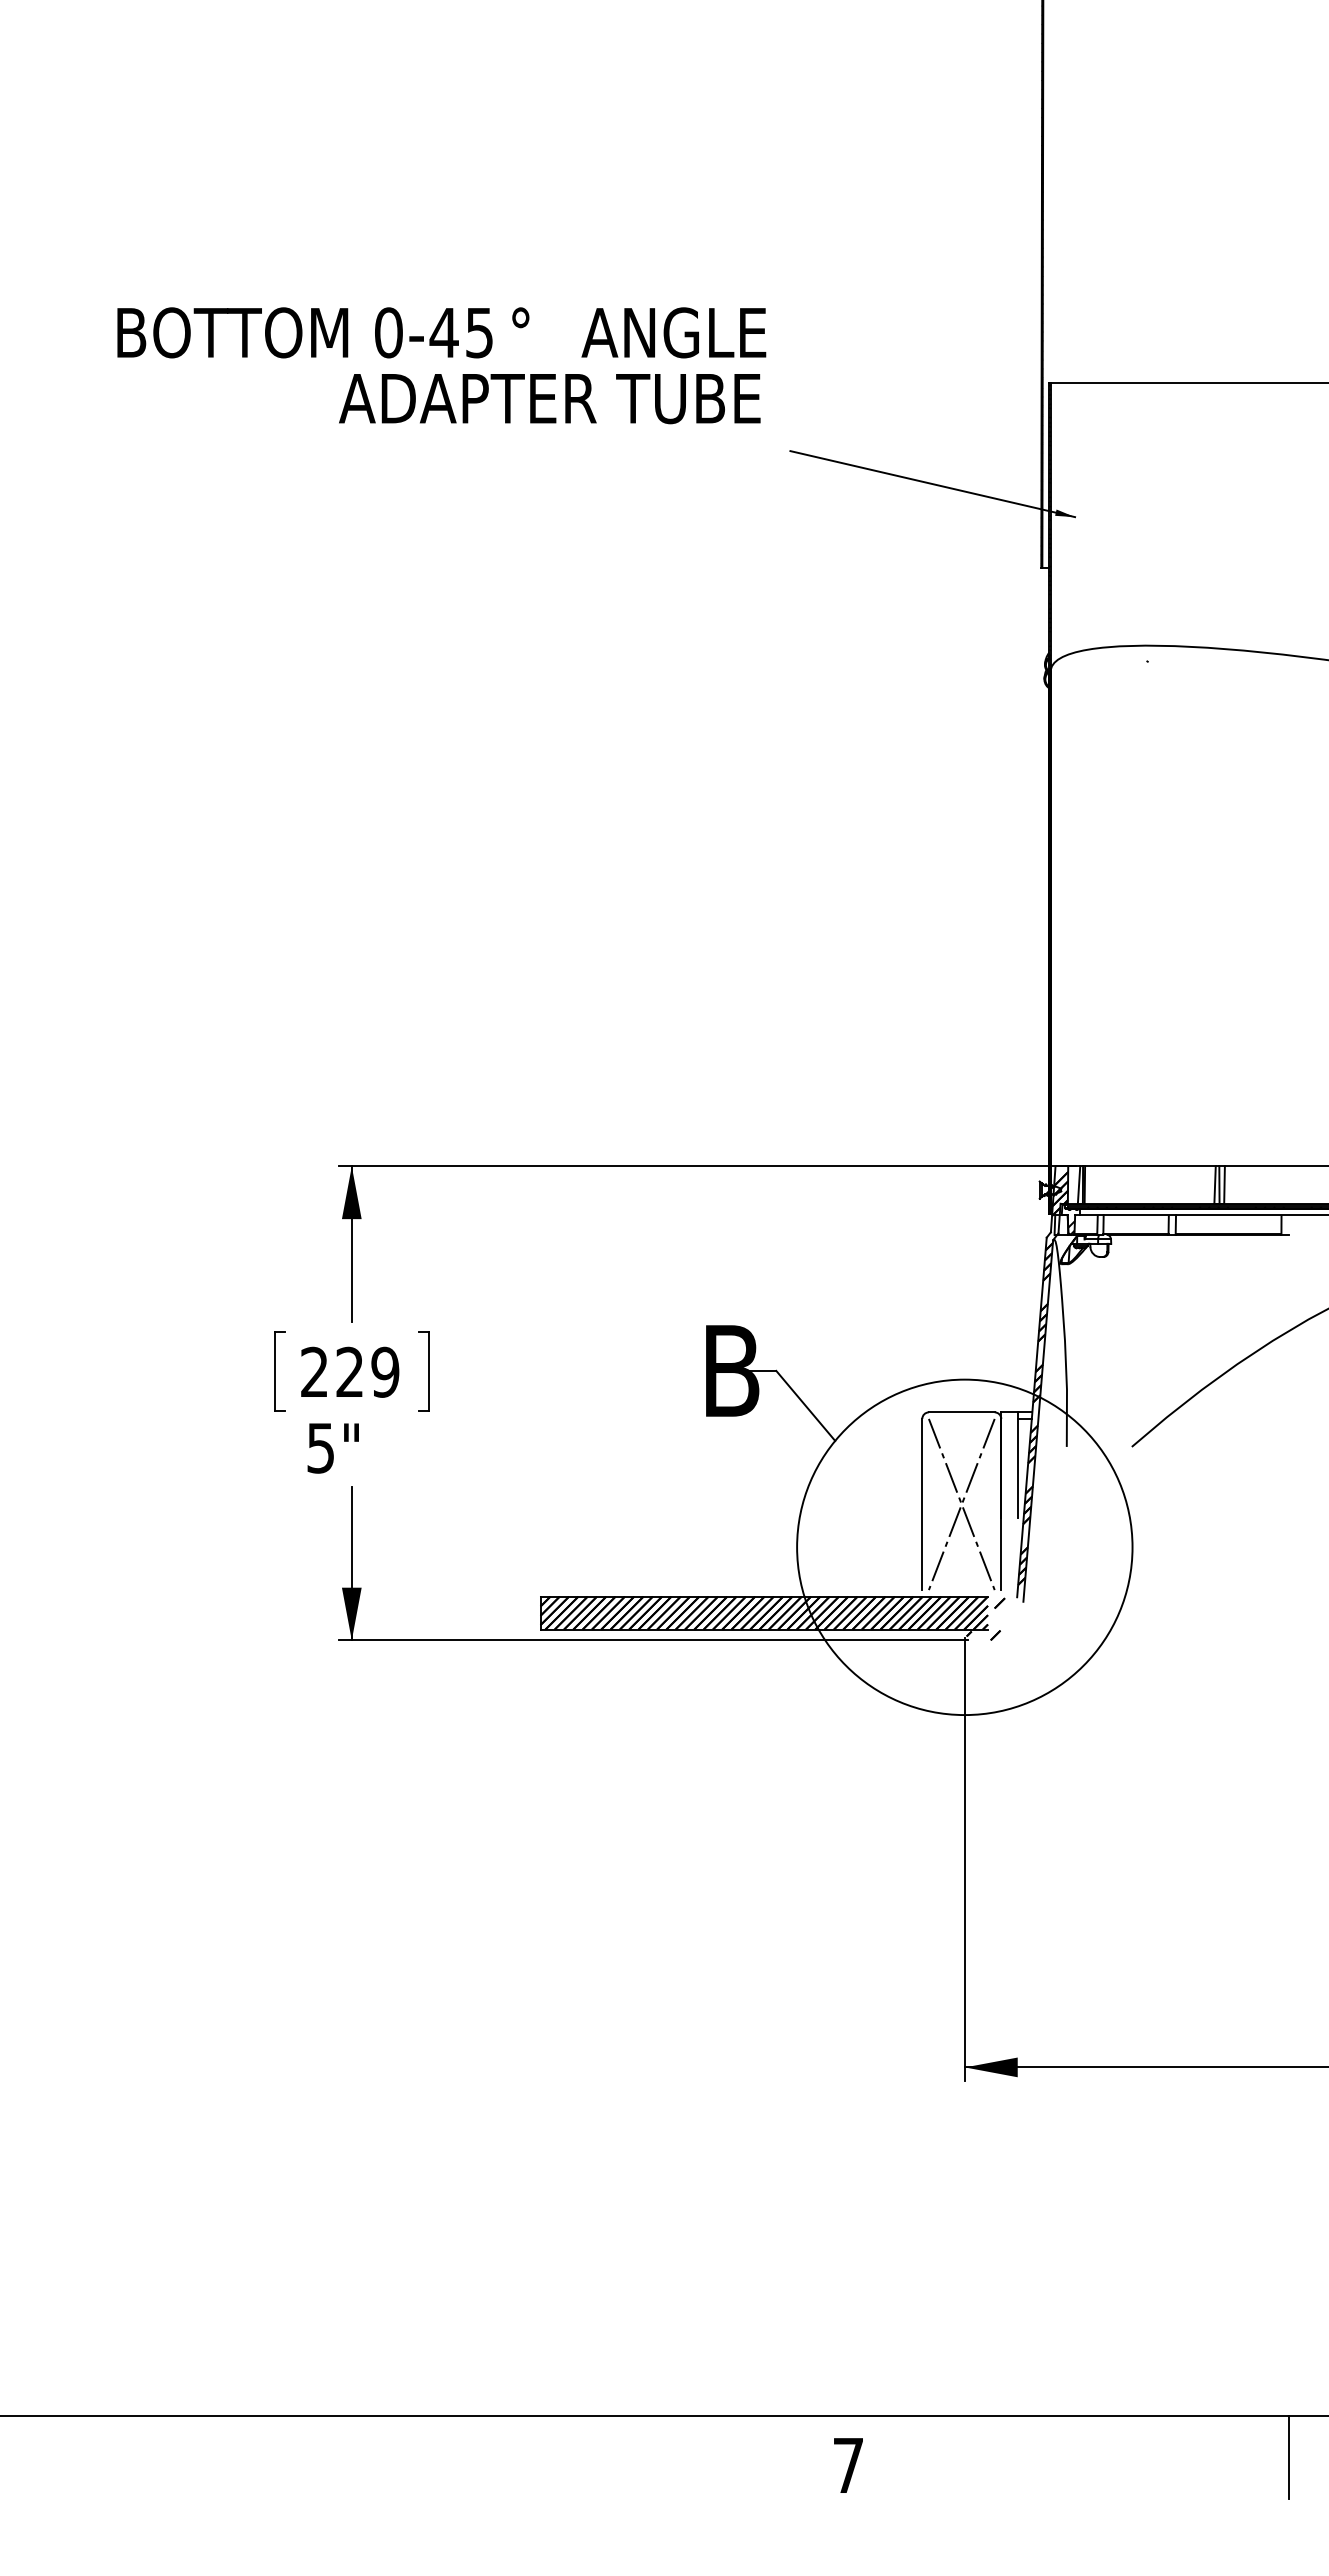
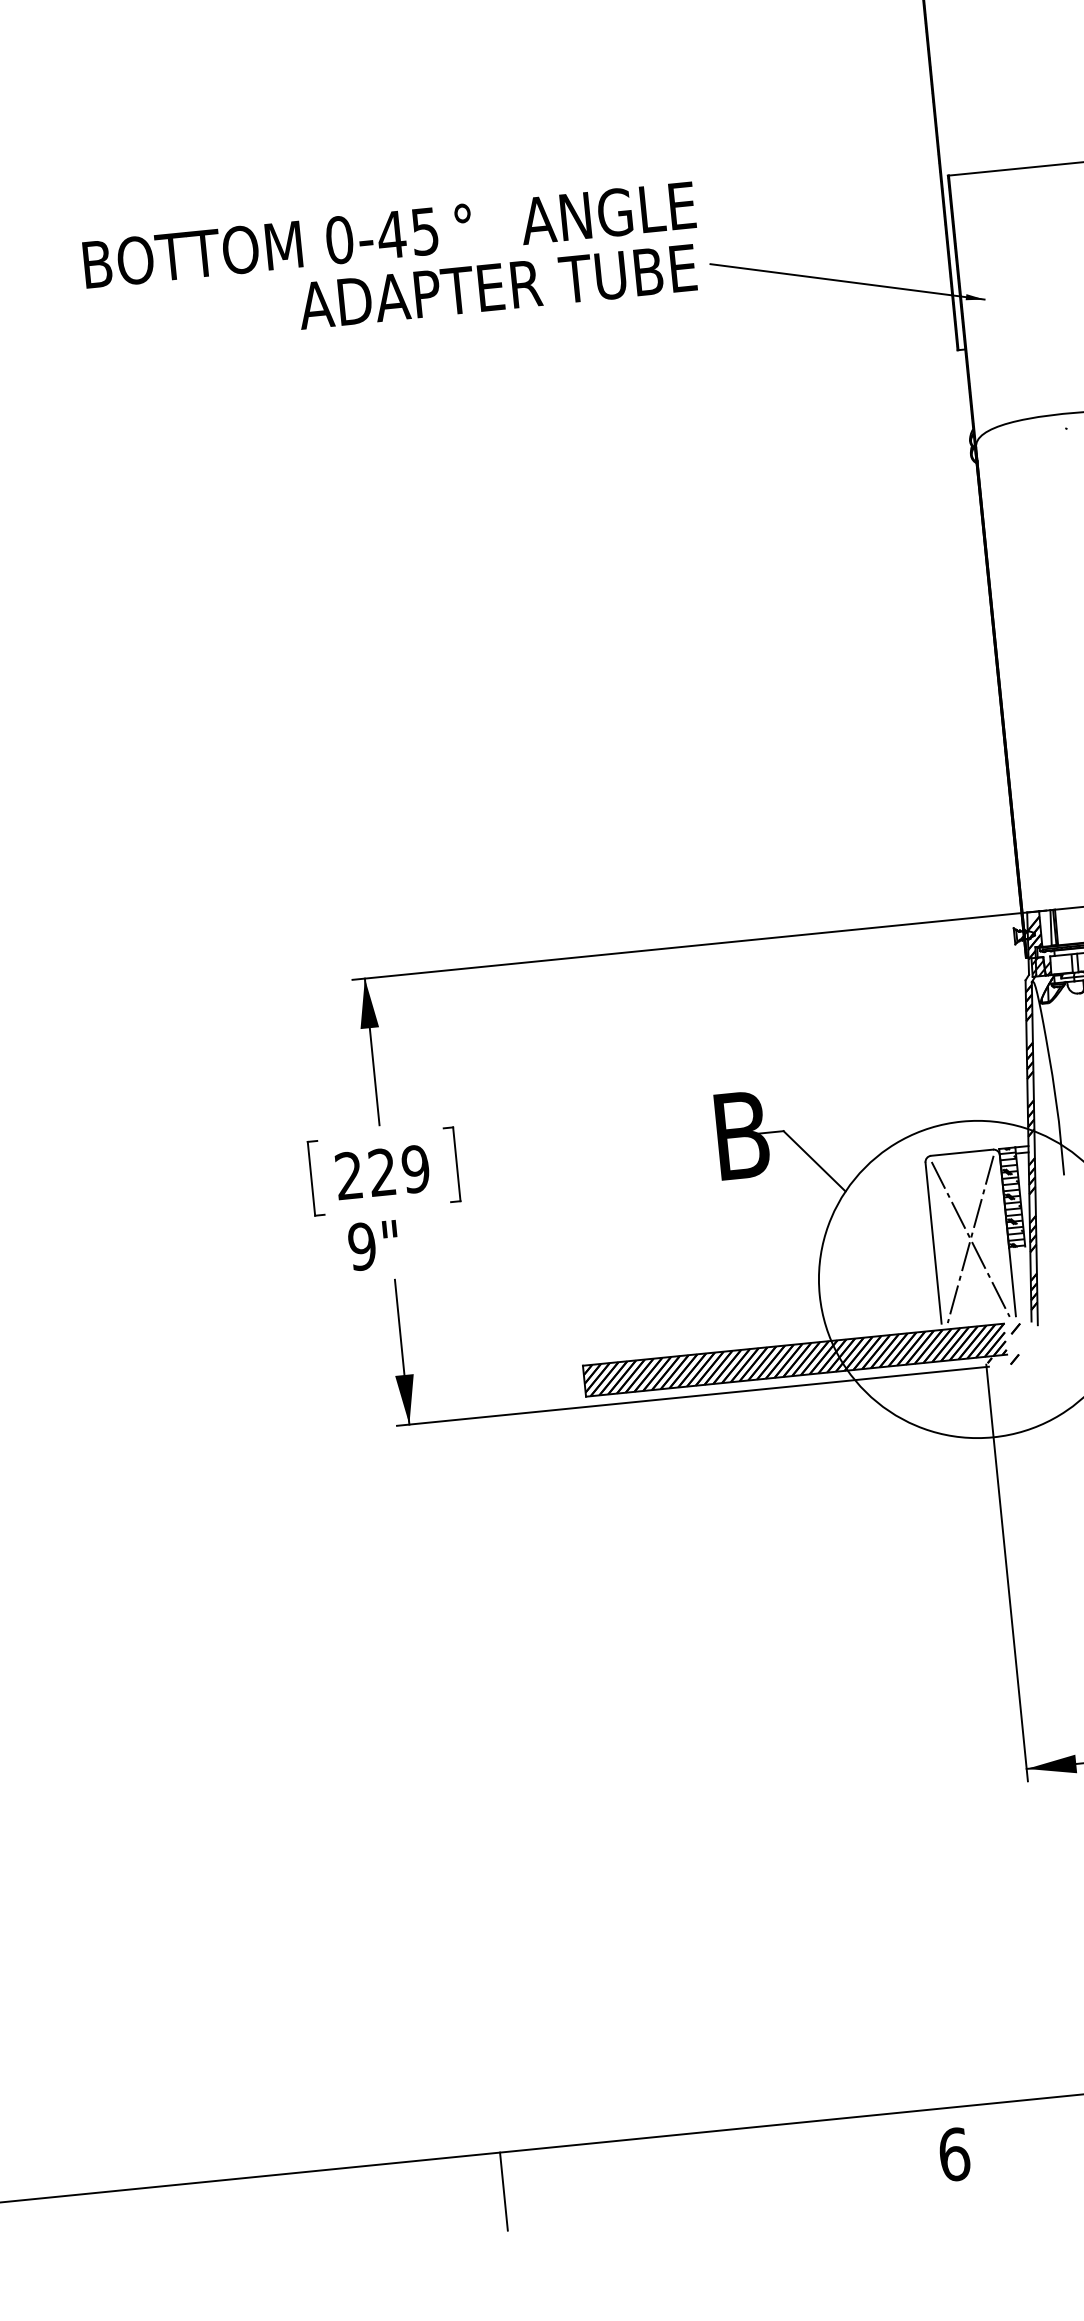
text: (441, 365) -> (392, 265), moved
hatch: (1061, 1224) -> (1038, 966), added
text: (320, 1447) -> (361, 1246), 5" -> 9"
hatch: (1009, 1464) -> (1011, 1197), added
line: (370, 2456) -> (503, 2190), added
text: (848, 2465) -> (954, 2154), 7 -> 6

